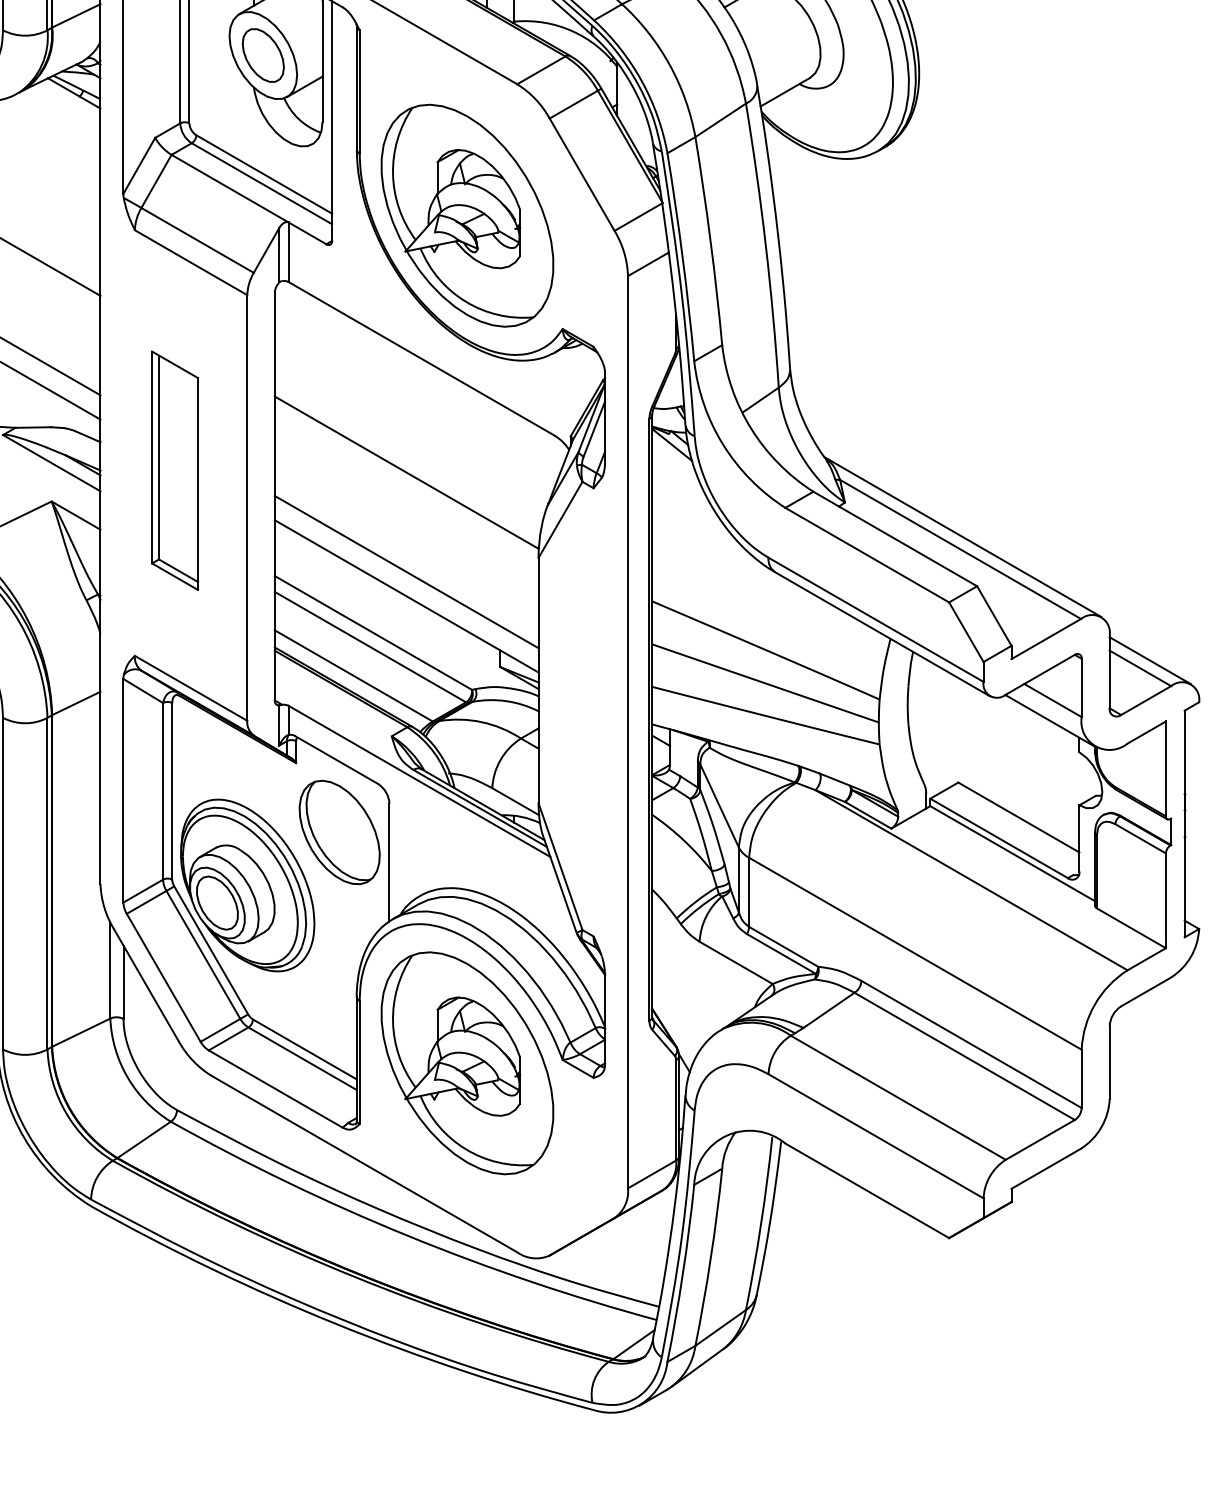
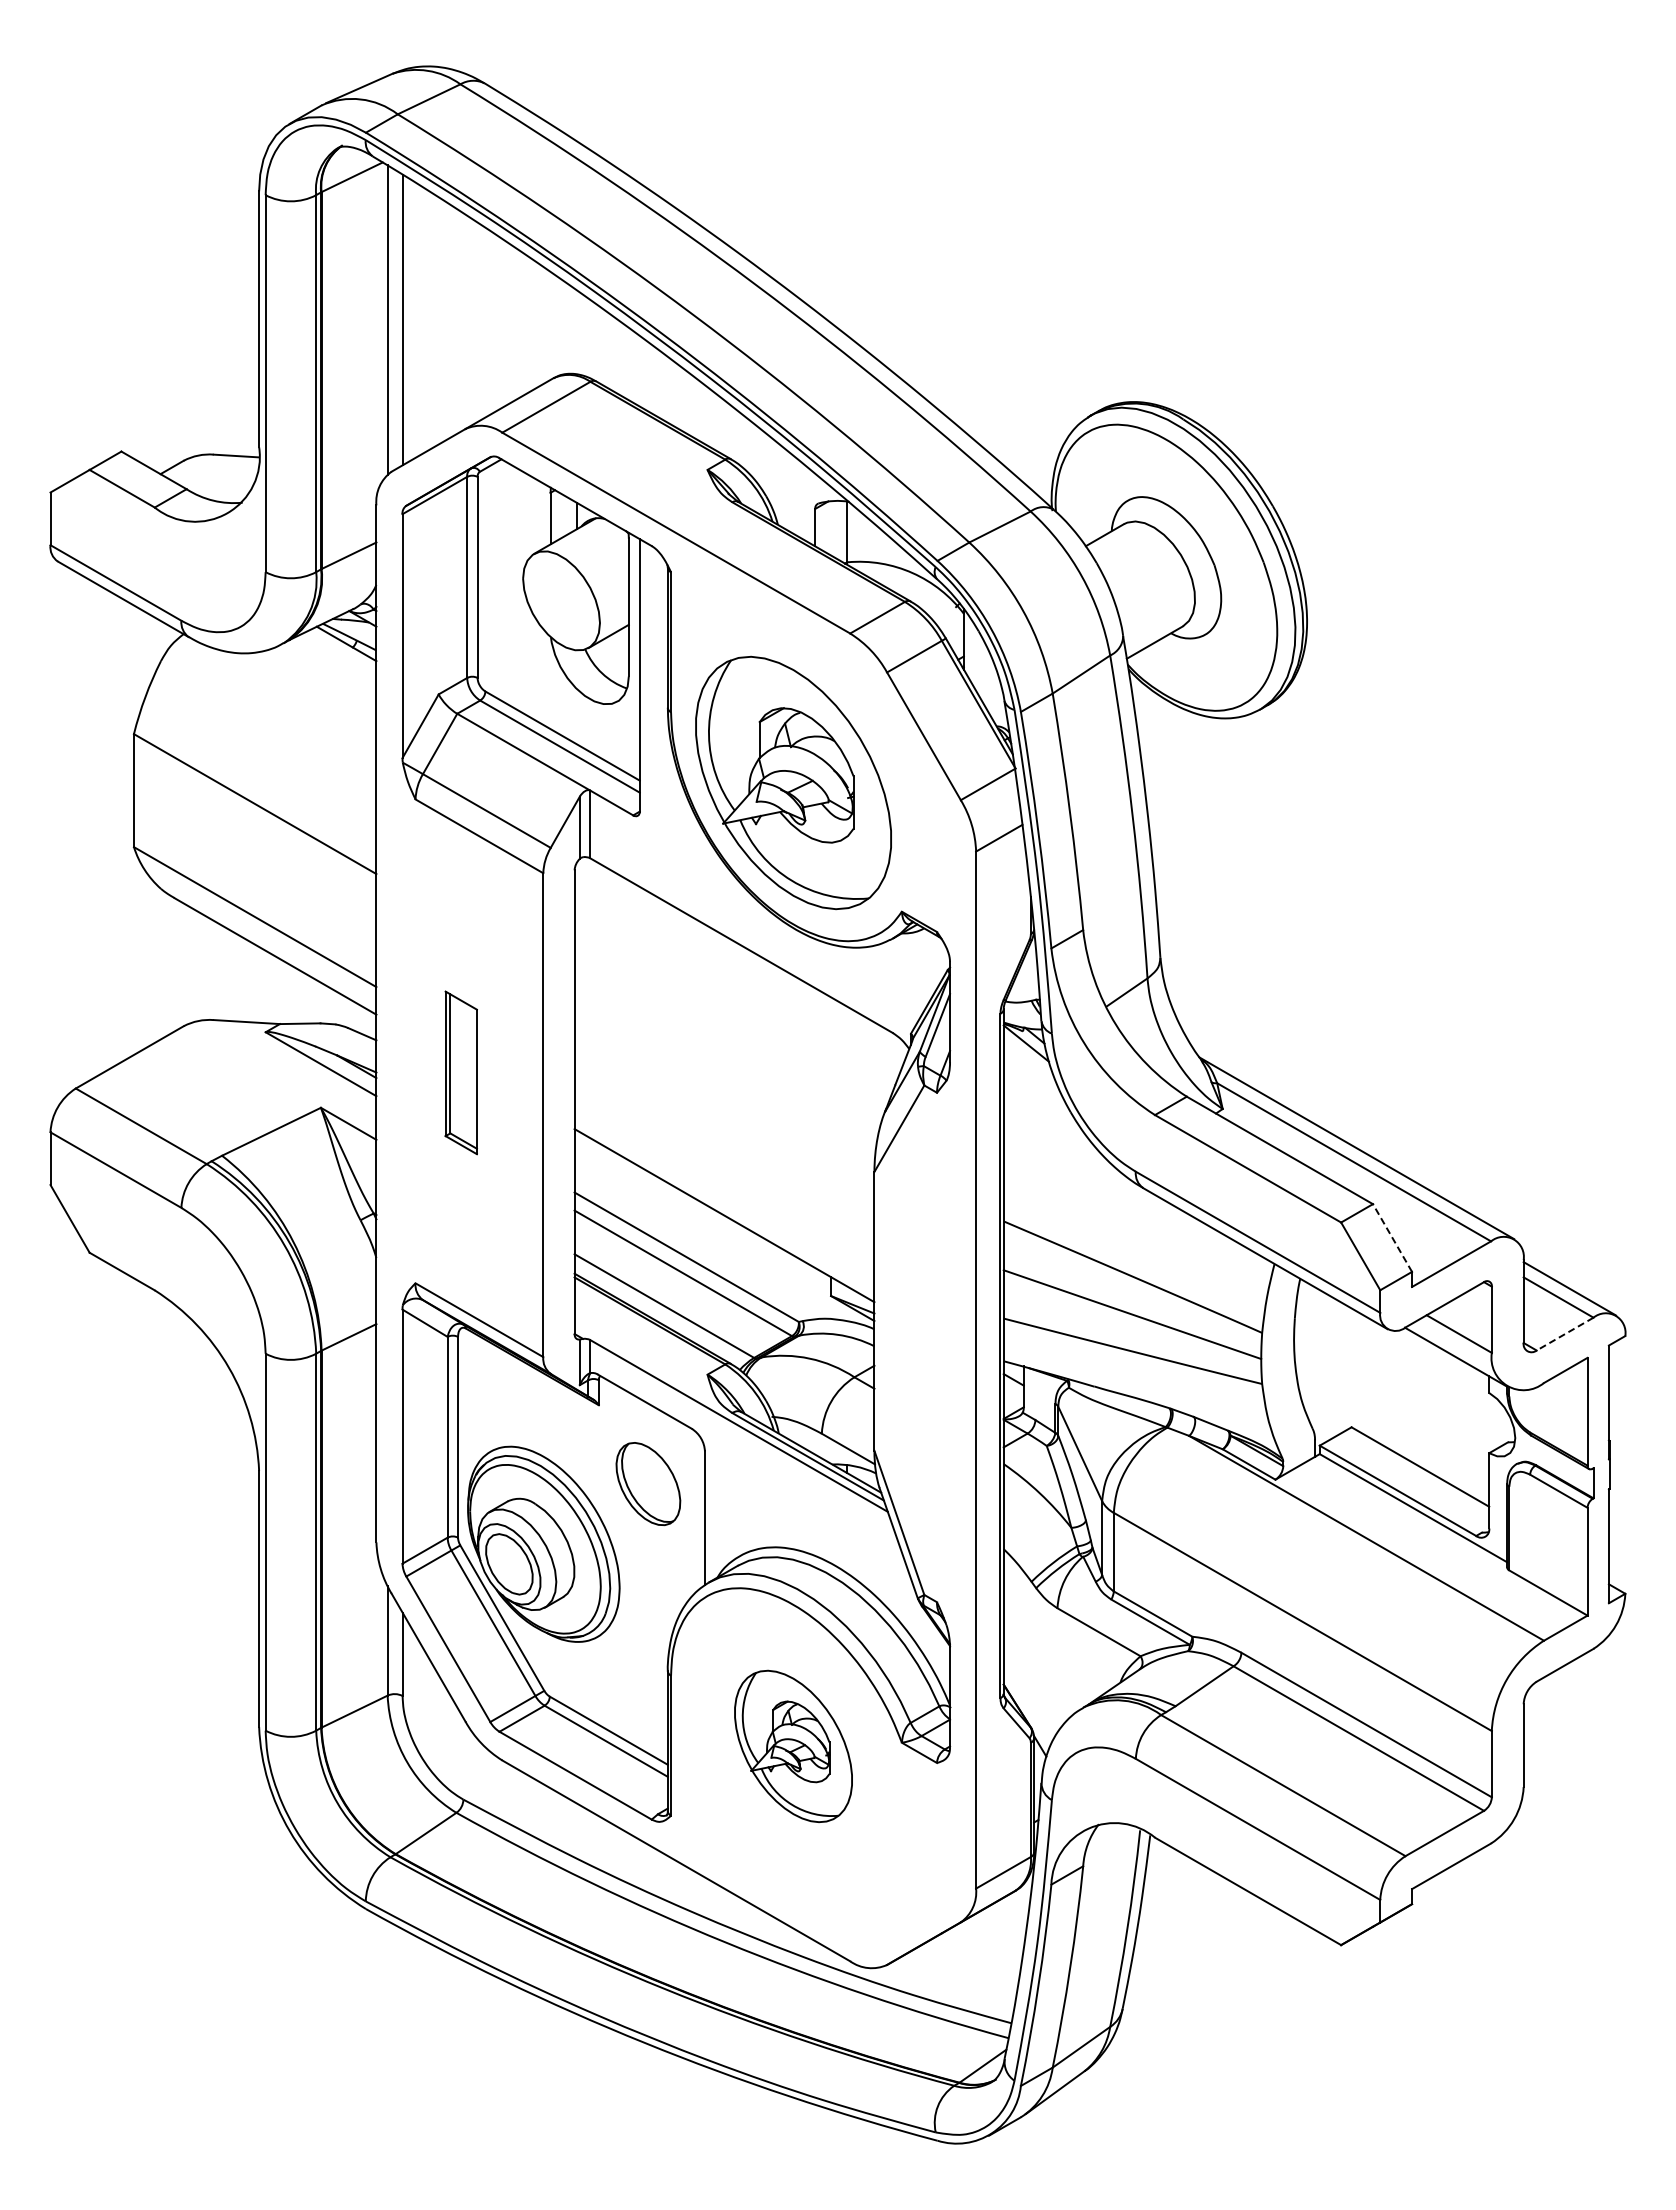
part: (263, 55) -> (561, 600), removed
part: (175, 470) -> (461, 1072), size x0.6
line: (406, 472) -> (724, 1074), removed
line: (406, 571) -> (724, 1187), removed
line: (994, 615) -> (1392, 1237), solid -> dashed
line: (1146, 700) -> (1565, 1334), solid -> dashed
part: (339, 831) -> (648, 1483), size x0.7
part: (467, 1063) -> (793, 1746), size x0.6

